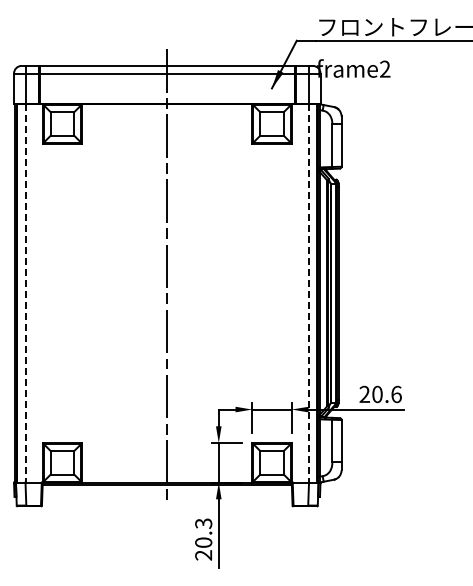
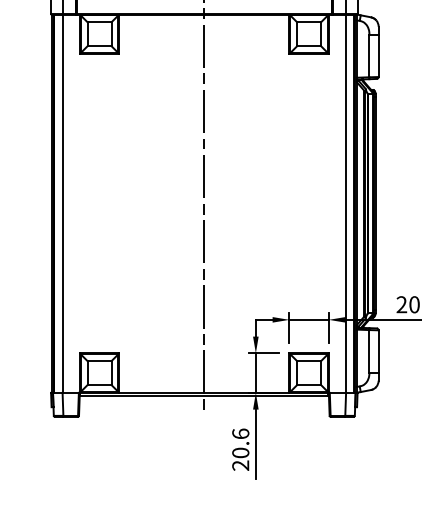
line: (26, 293) -> (63, 203), dashed -> solid
line: (308, 293) -> (345, 203), dashed -> solid
text: (203, 523) -> (240, 433), 20.3 -> 20.6

